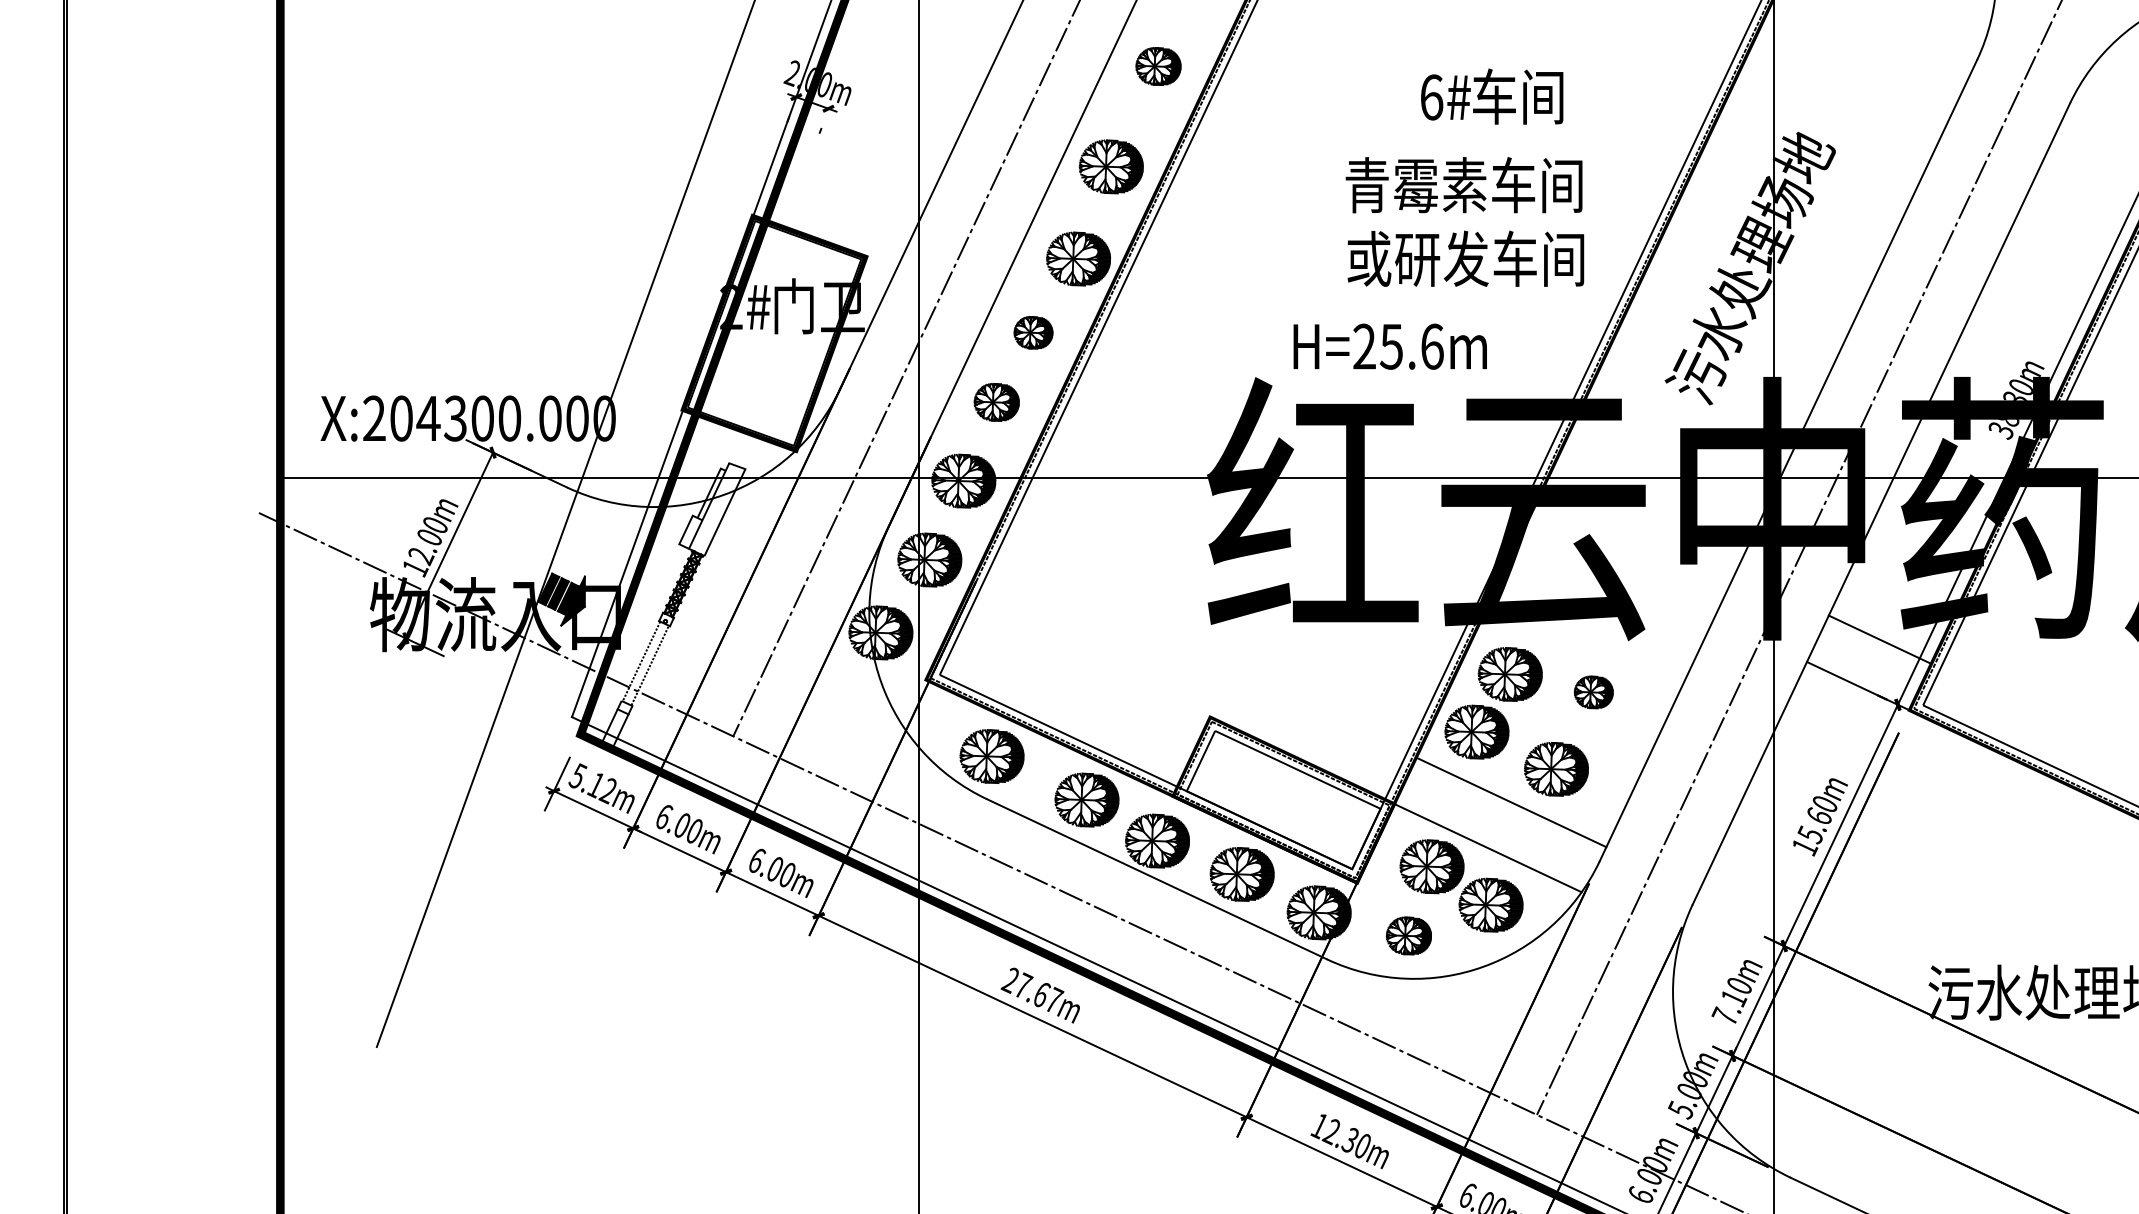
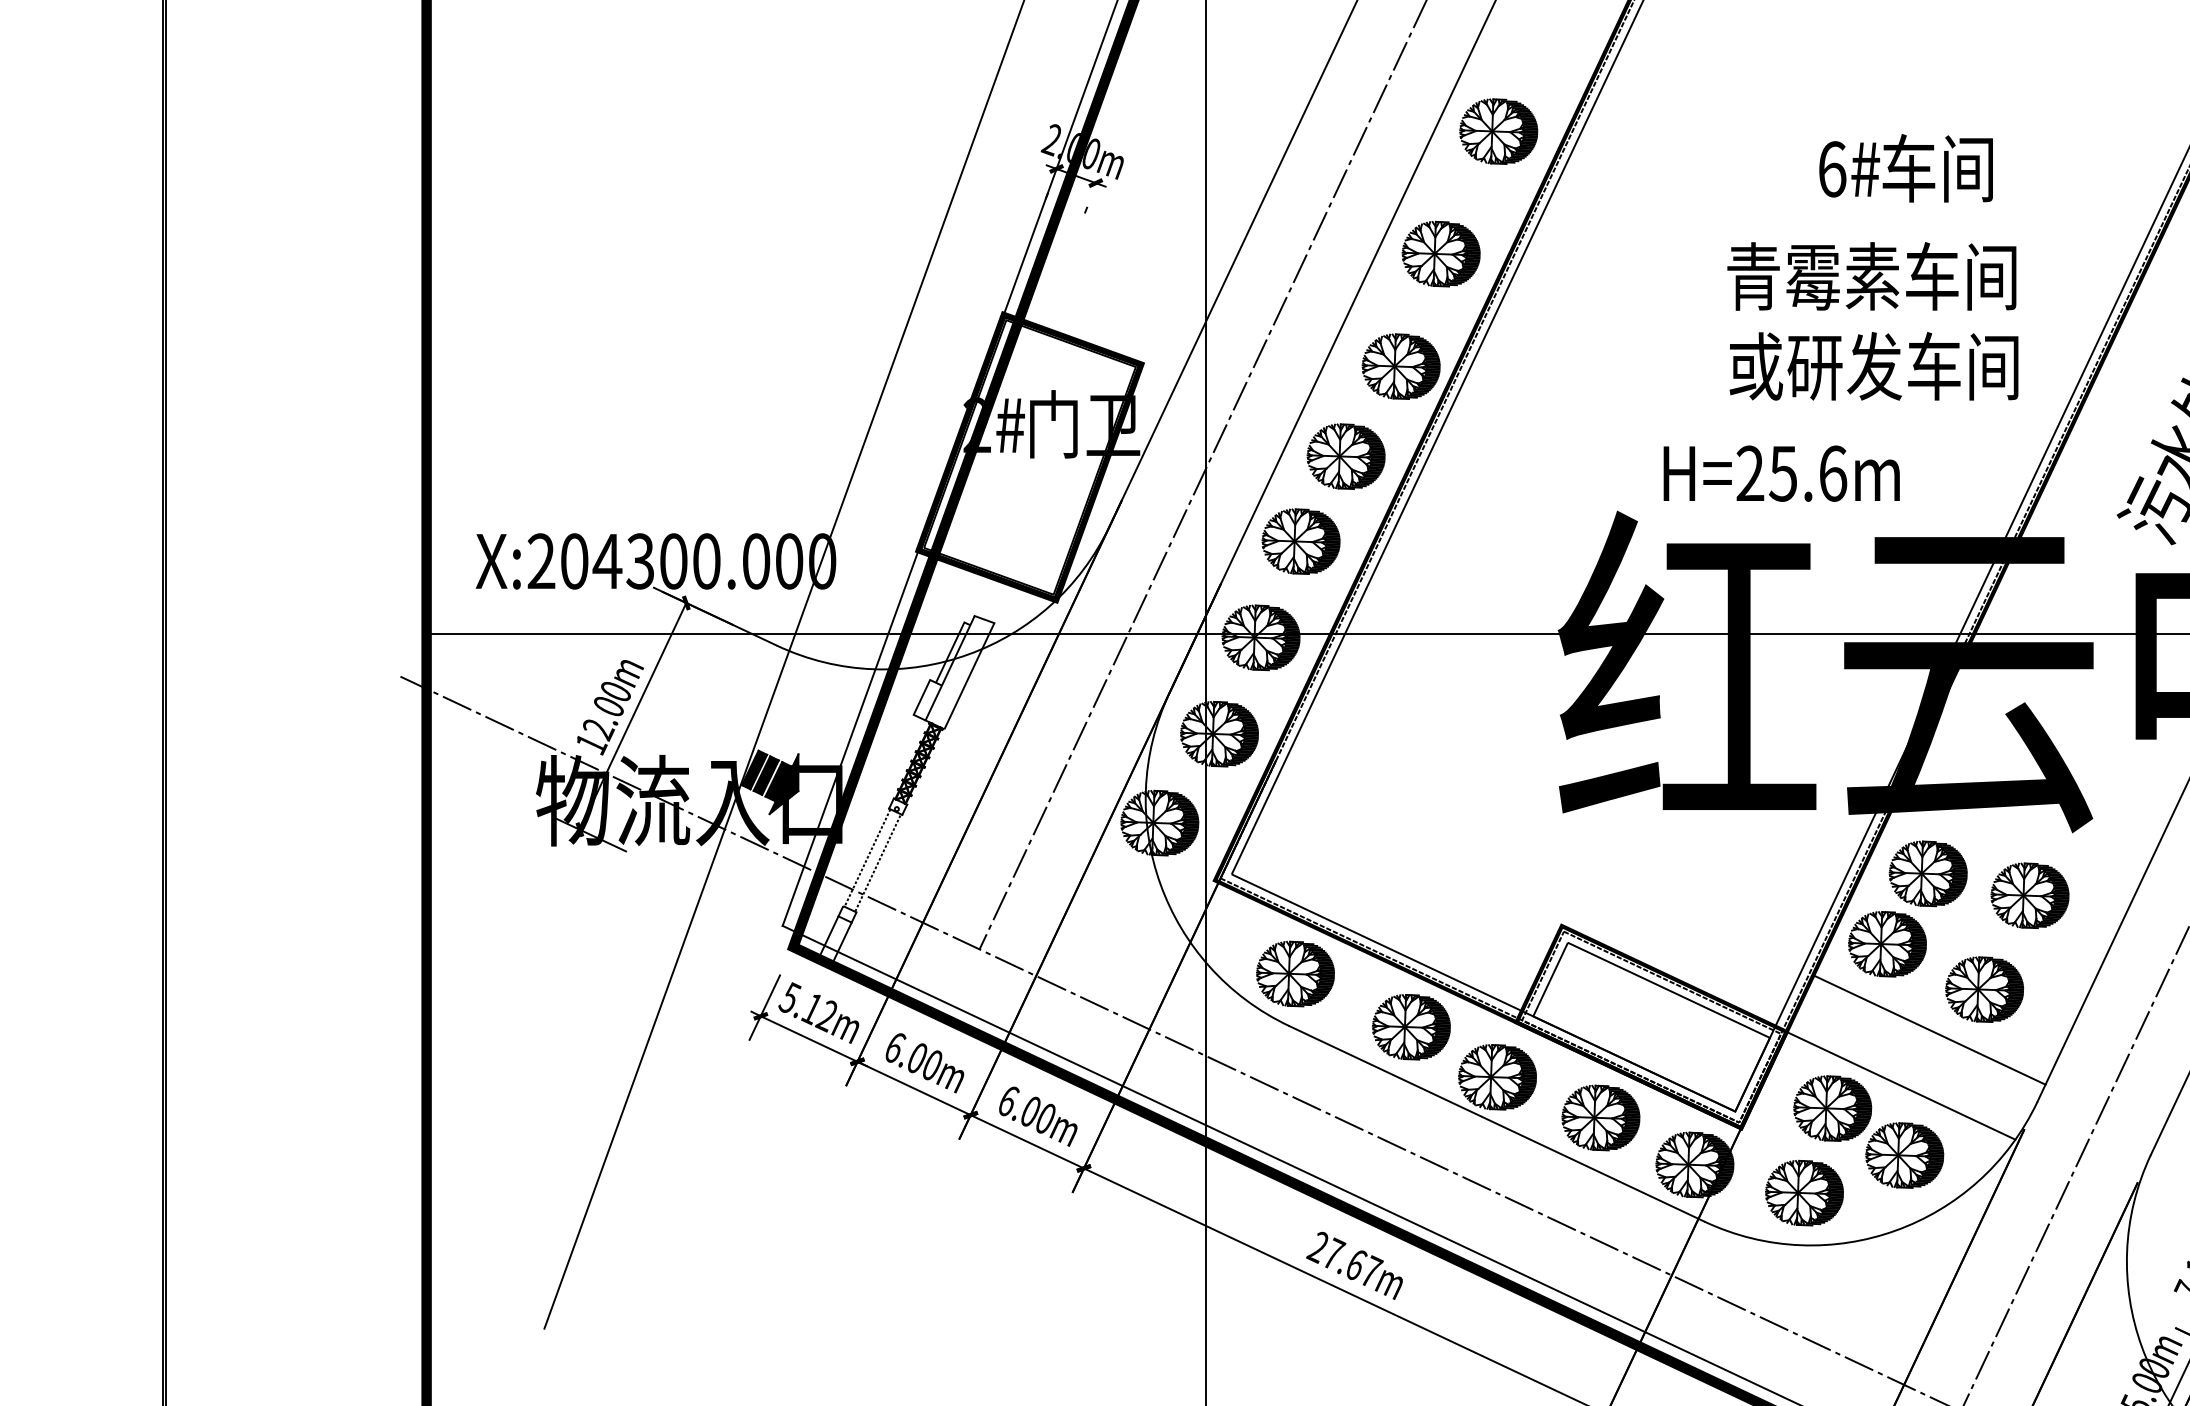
part: (1158, 66) -> (1498, 131), size x1.43
part: (1033, 332) -> (1346, 456), size x1.67
part: (996, 402) -> (1300, 541), size x1.43
part: (1593, 692) -> (2029, 895), size x1.67
part: (1408, 935) -> (1803, 1192), size x1.43

